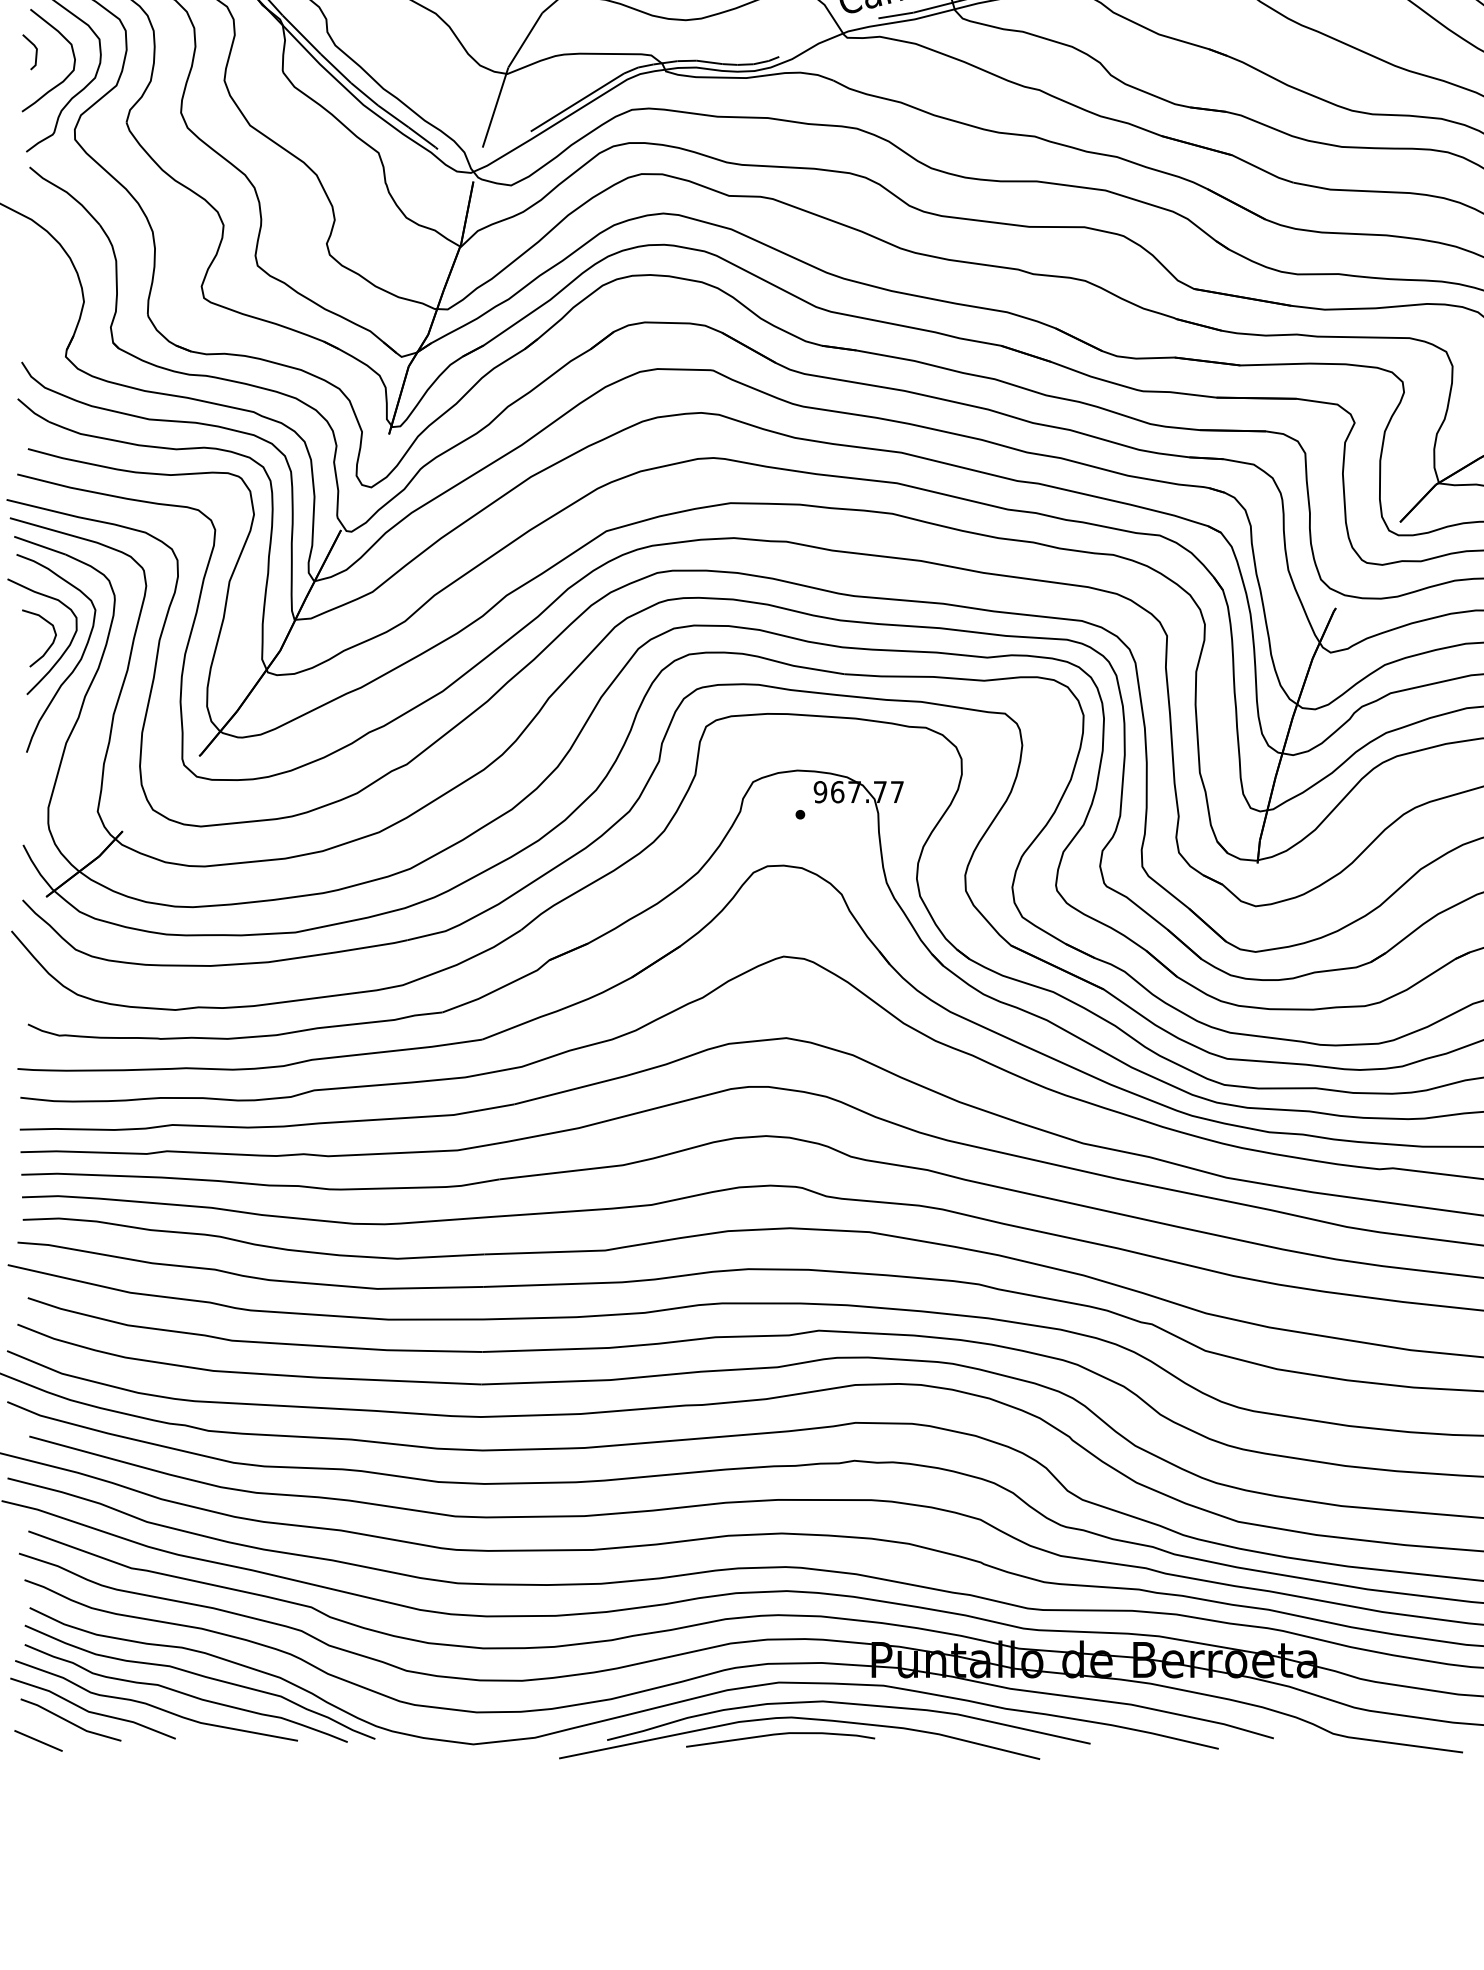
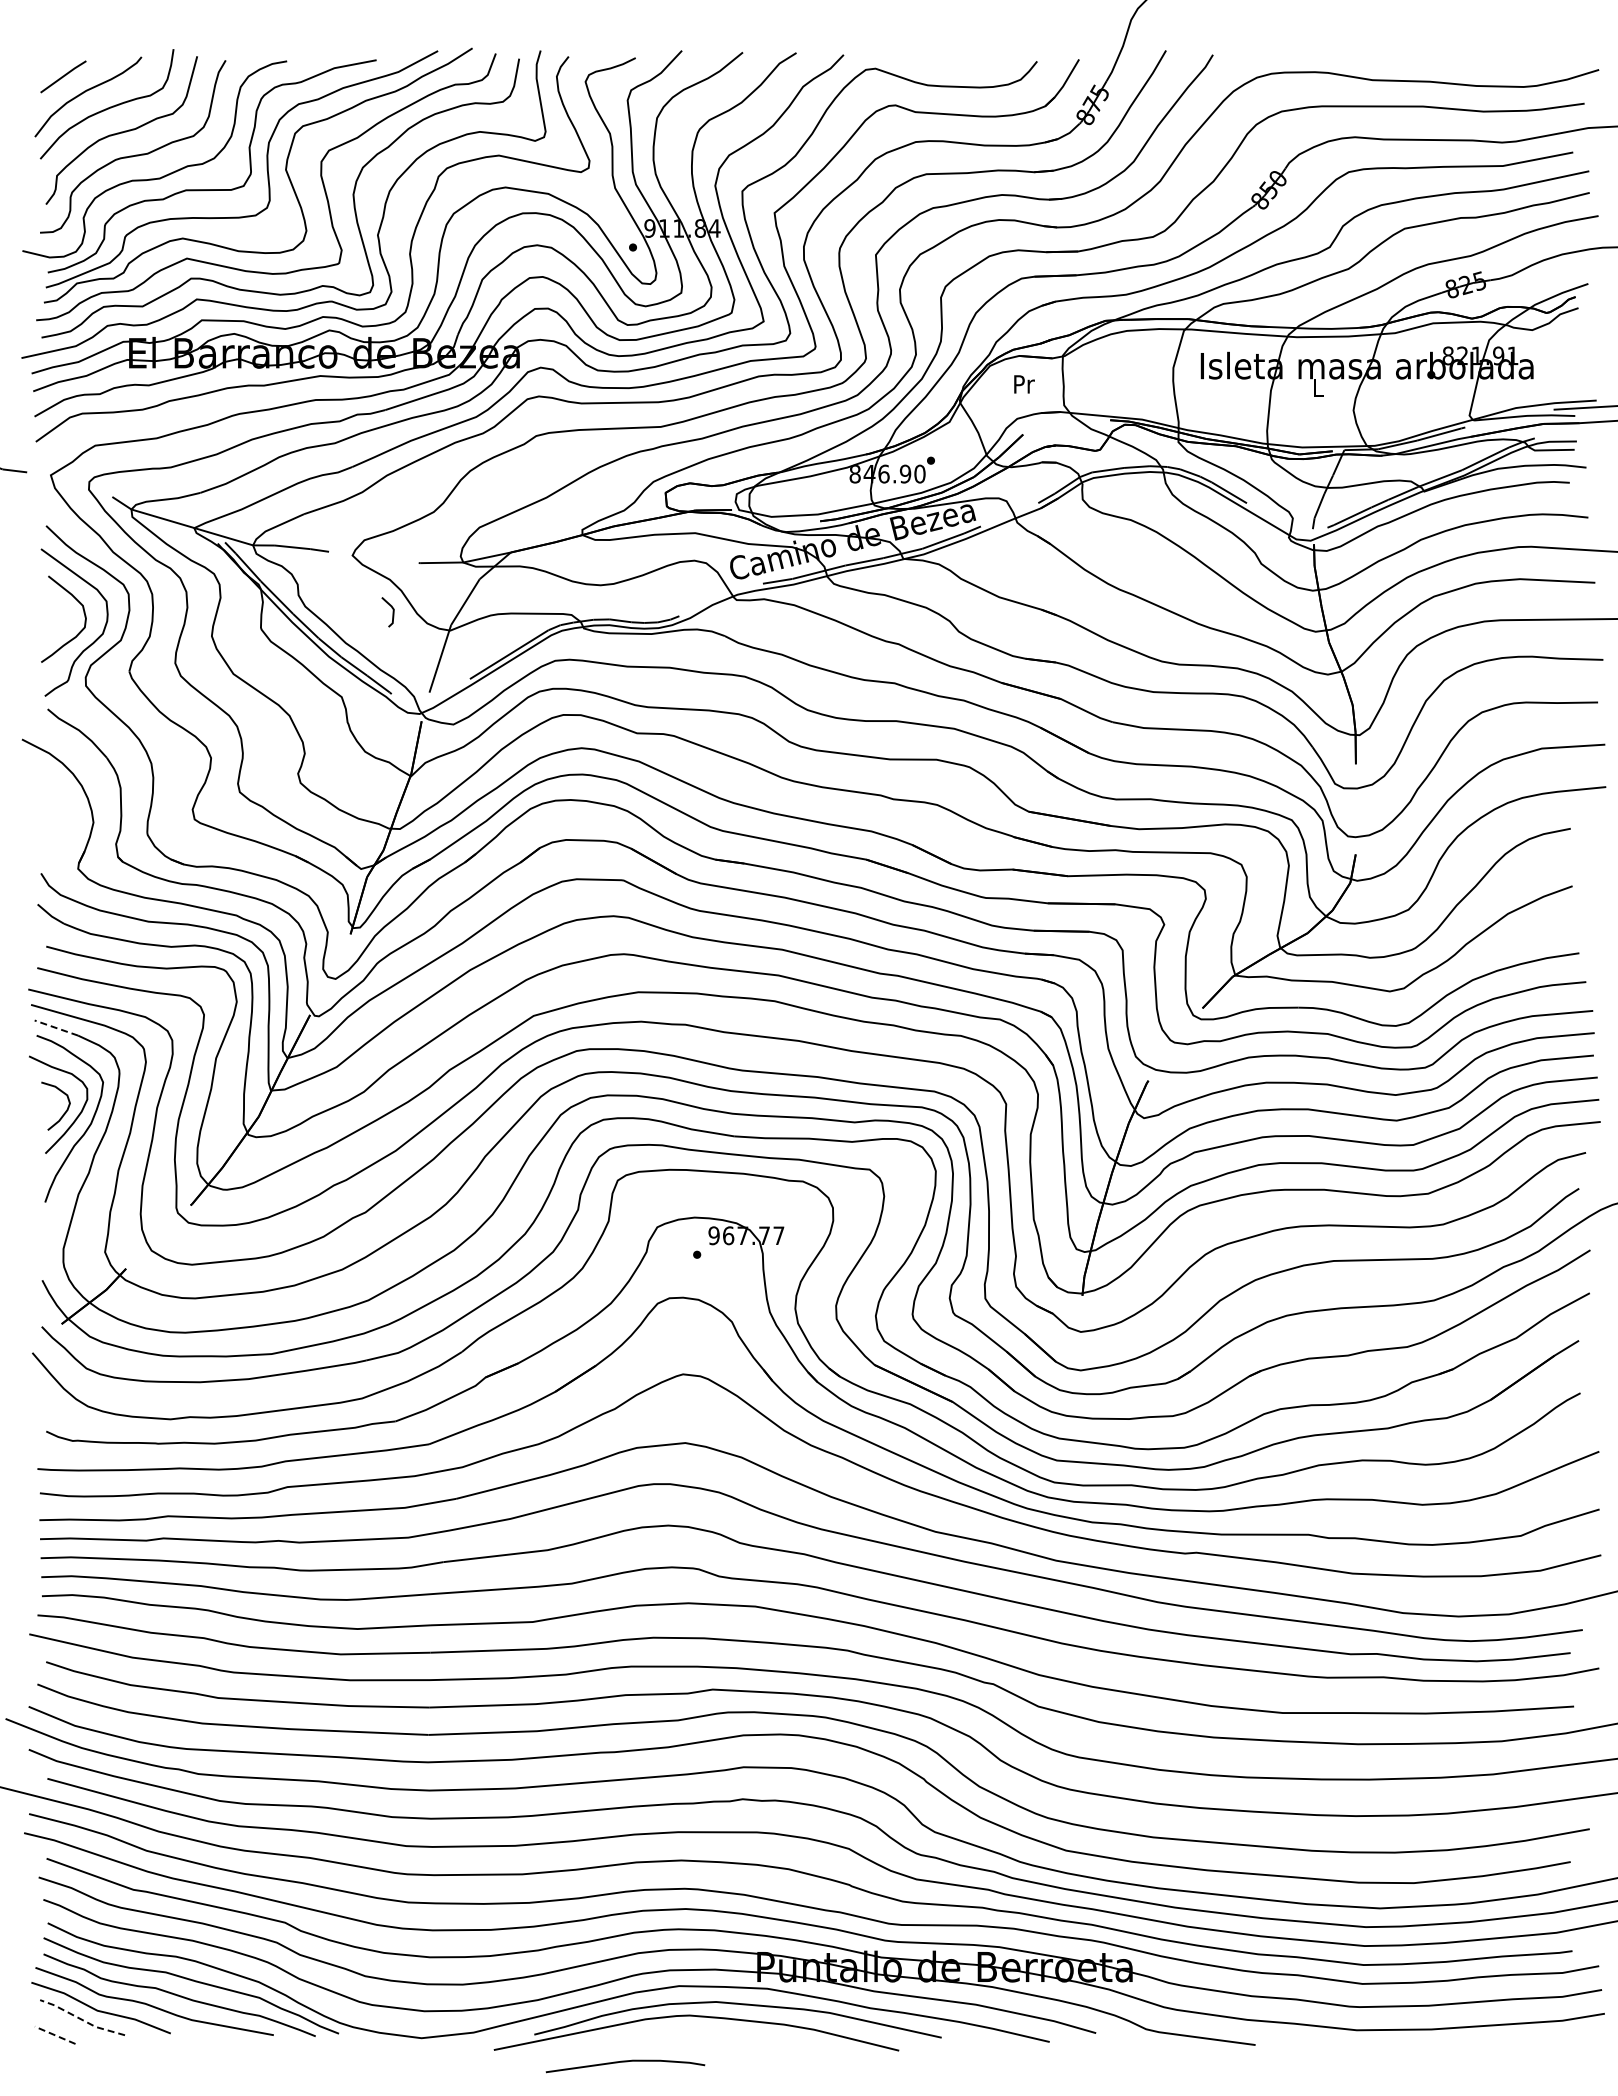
line: (35, 52) -> (392, 612), moved
line: (38, 544) -> (55, 1027), solid -> dashed
line: (69, 1722) -> (81, 2019), solid -> dashed
curve: (780, 1735) -> (625, 2062), moved
line: (37, 1741) -> (54, 2035), solid -> dashed

